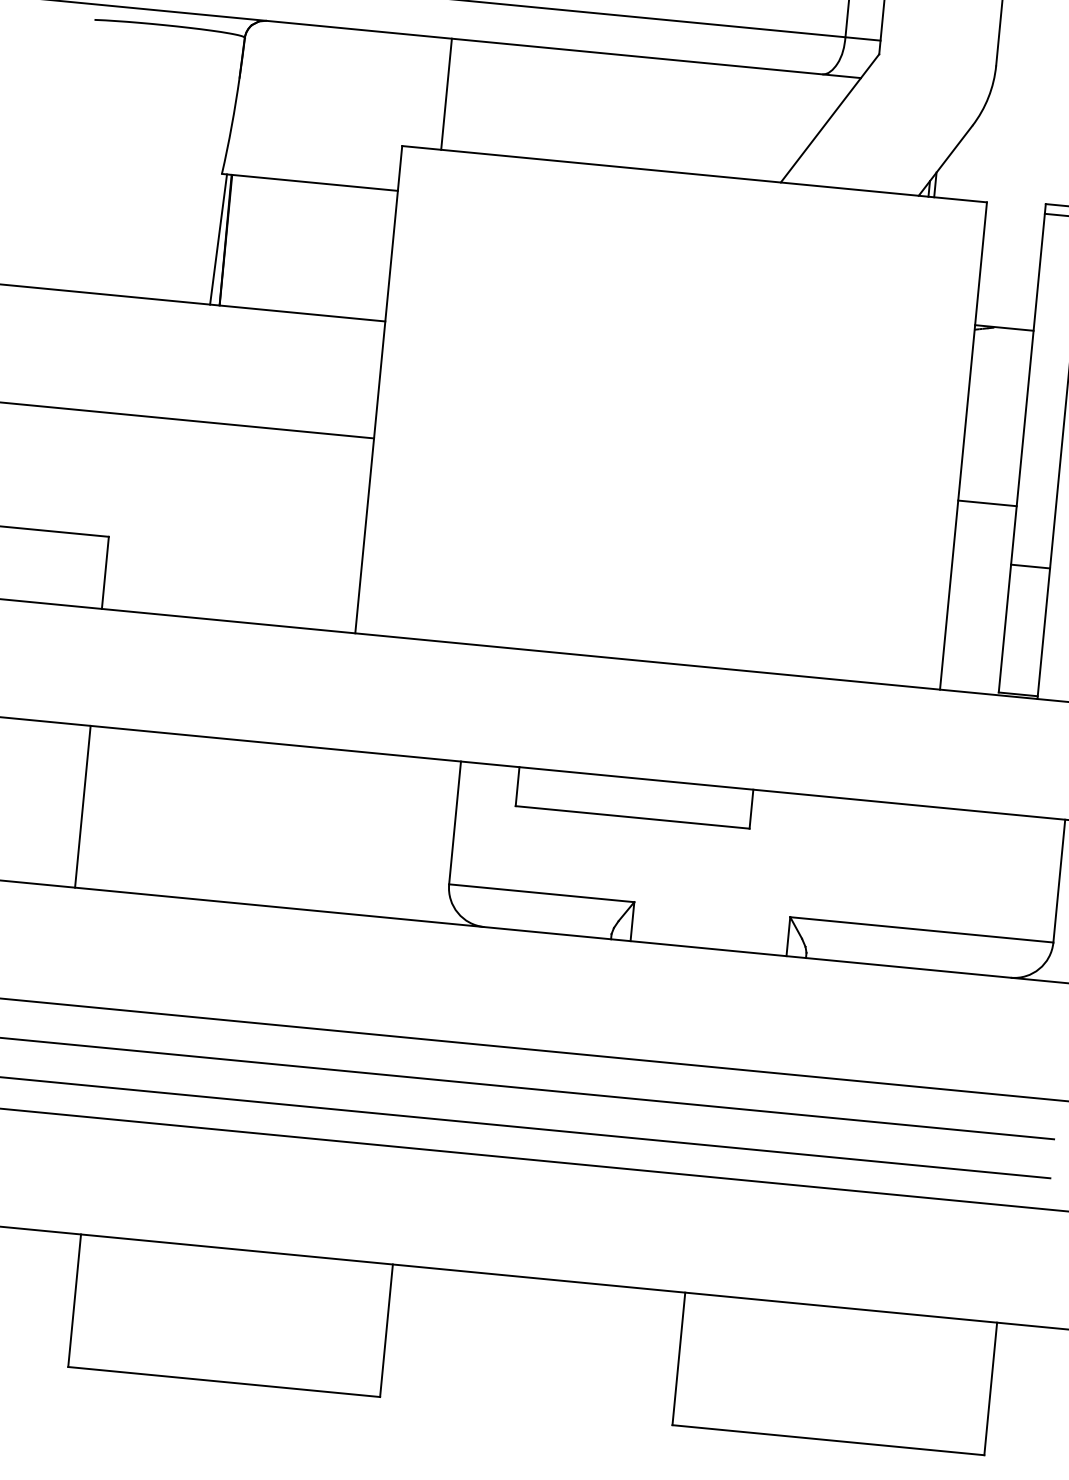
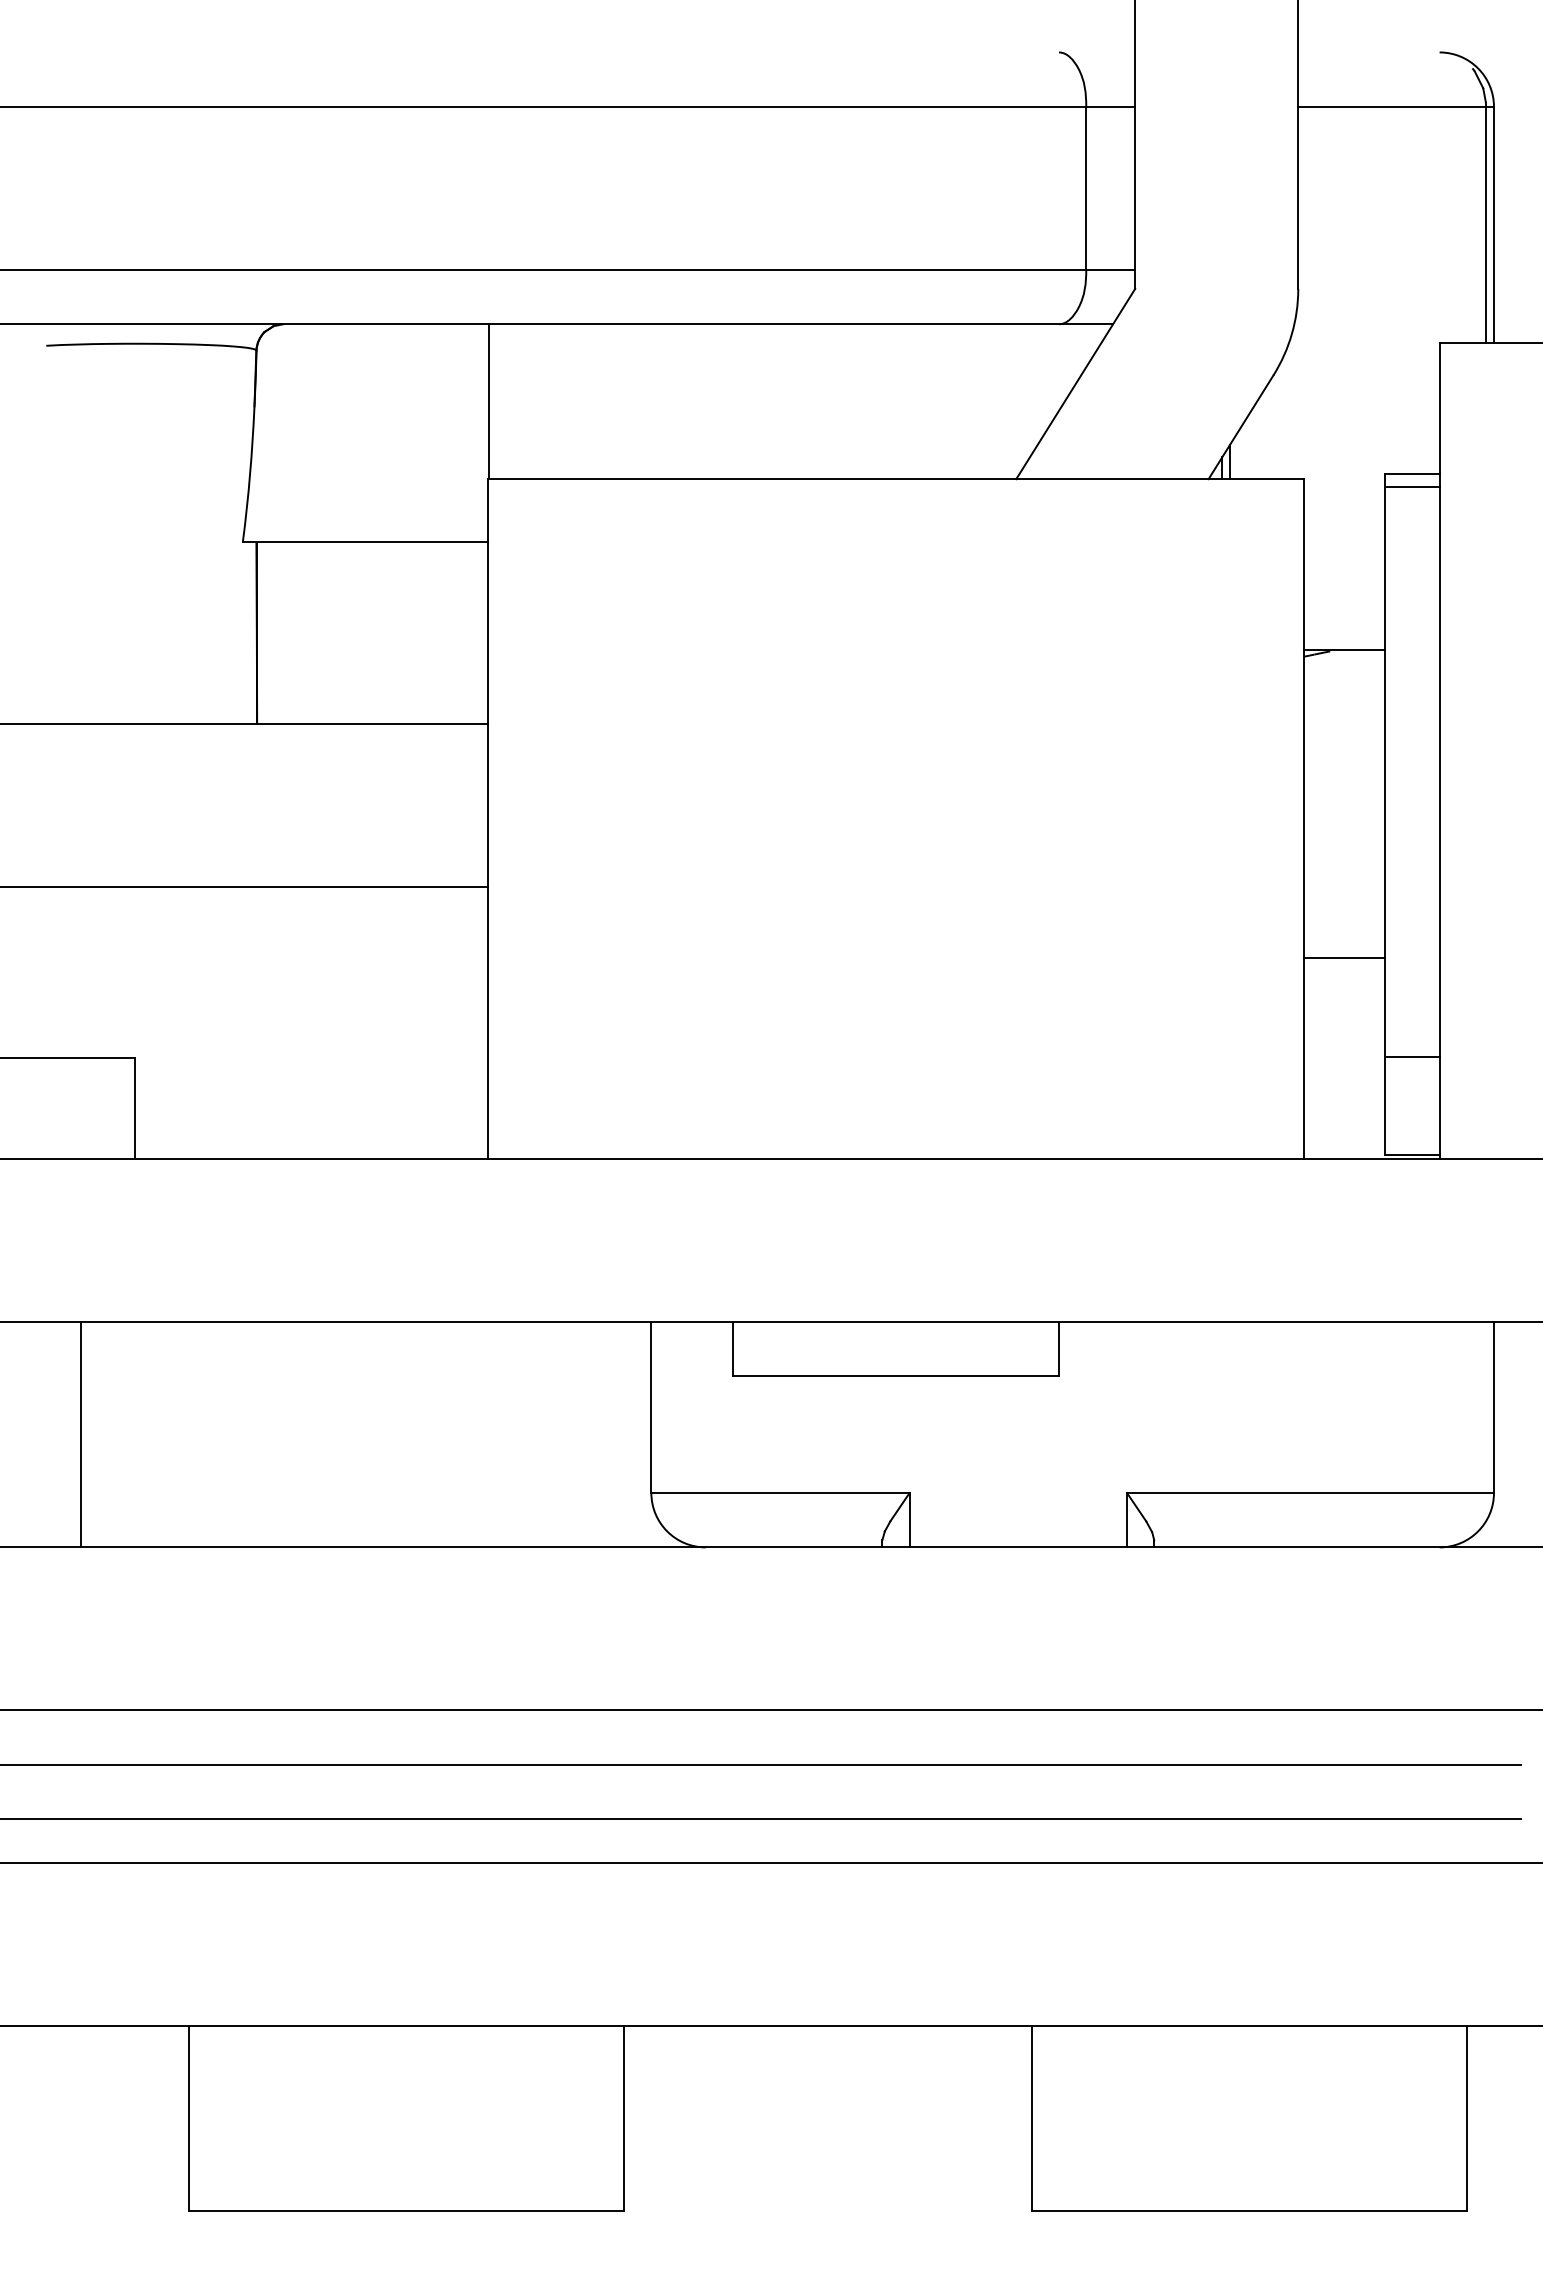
line: (446, 94) -> (488, 401), moved
line: (218, 239) -> (246, 632), removed
line: (987, 503) -> (1344, 958), moved
line: (1030, 566) -> (1412, 1056), moved
line: (82, 806) -> (80, 1434), moved

